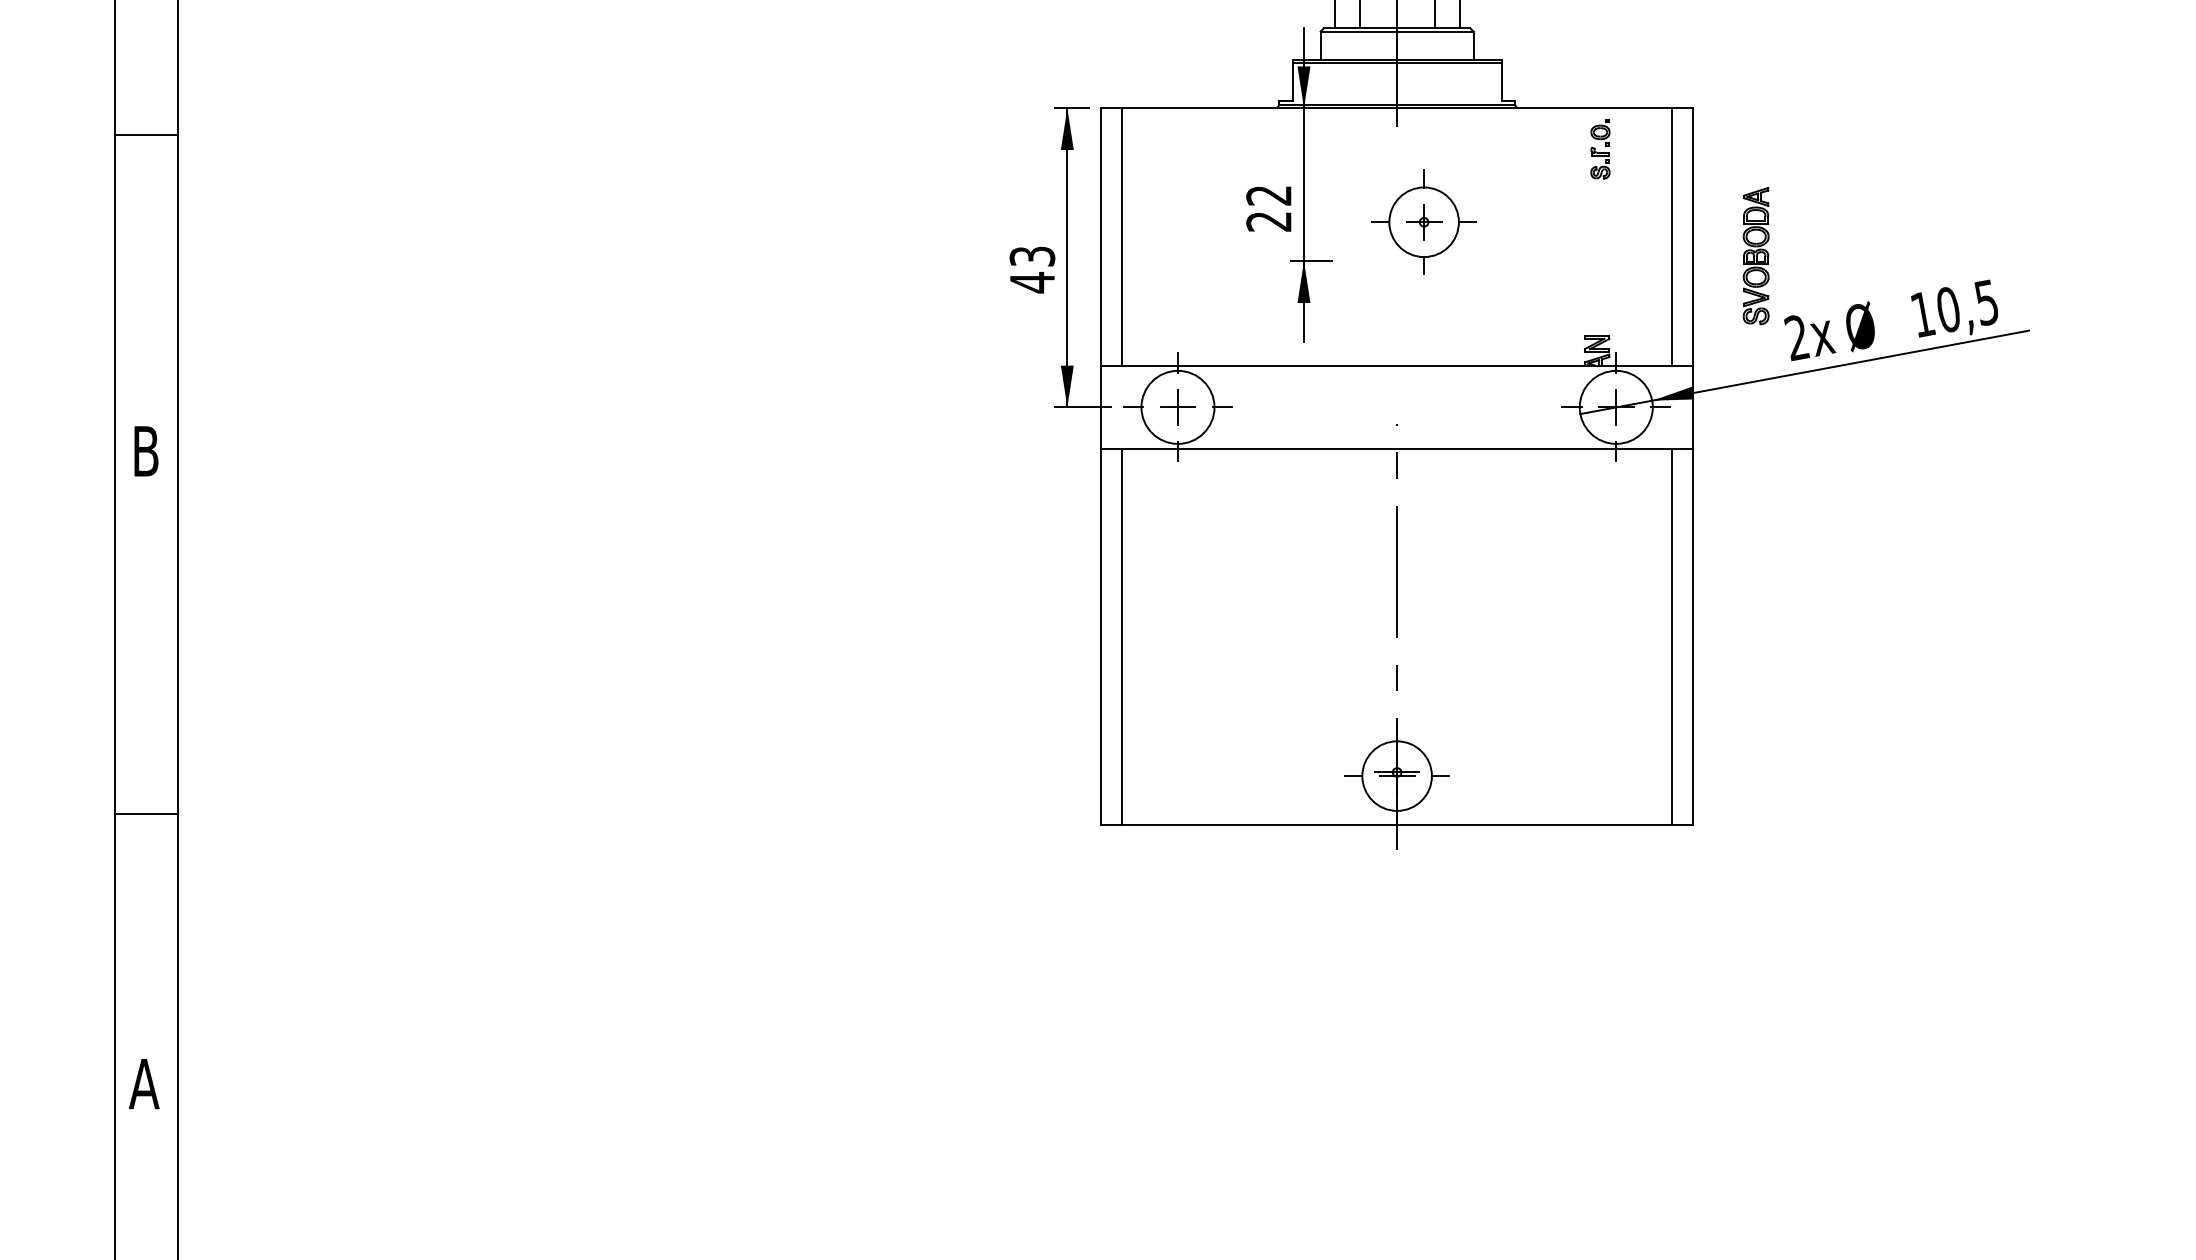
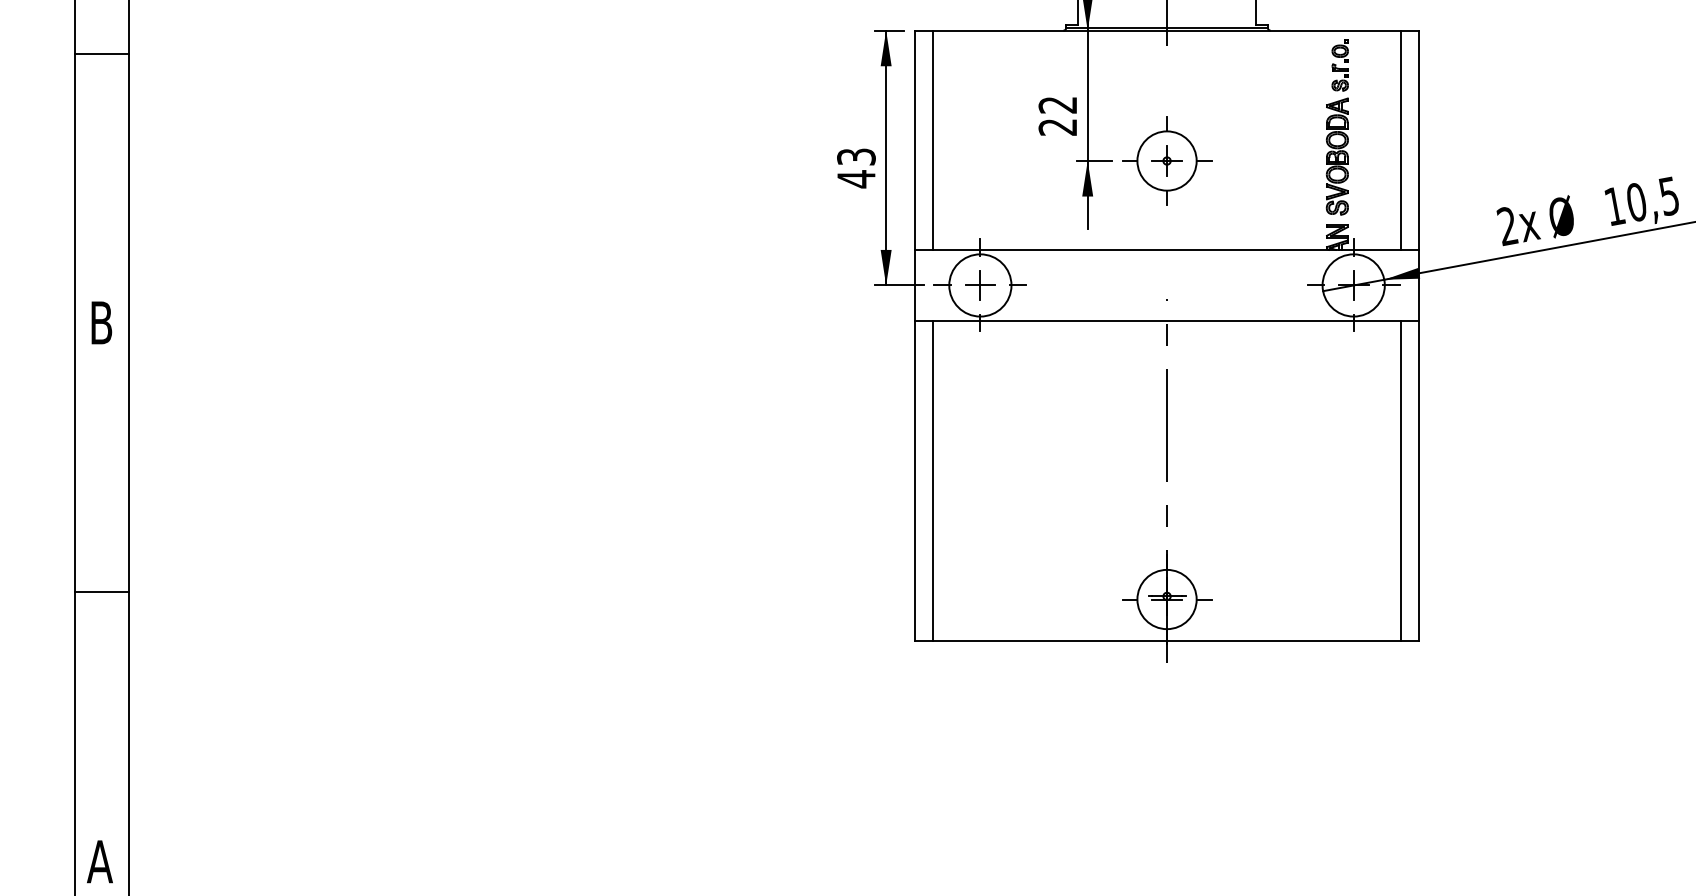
part: (1423, 221) -> (1166, 160), moved
part: (1755, 255) -> (1336, 156), moved
line: (145, 813) -> (101, 592), moved

